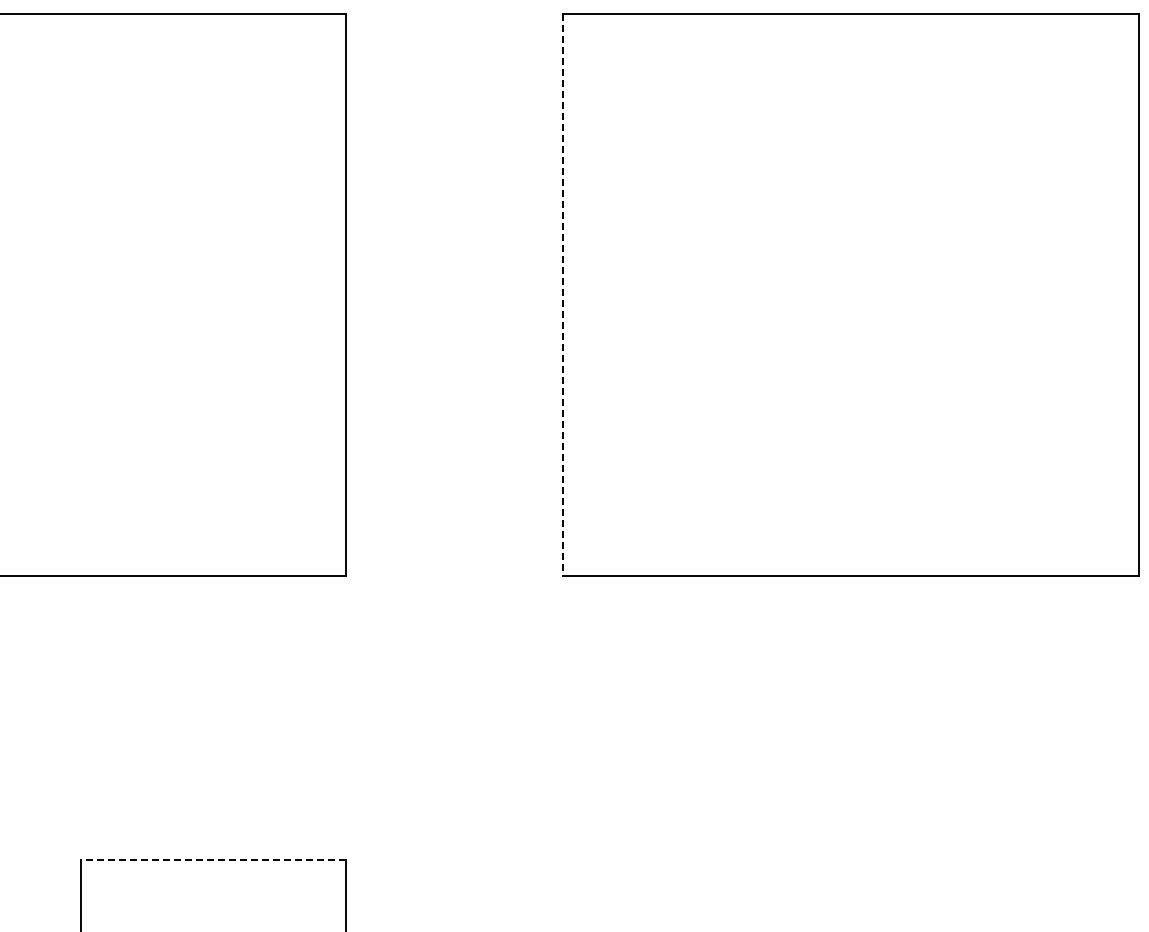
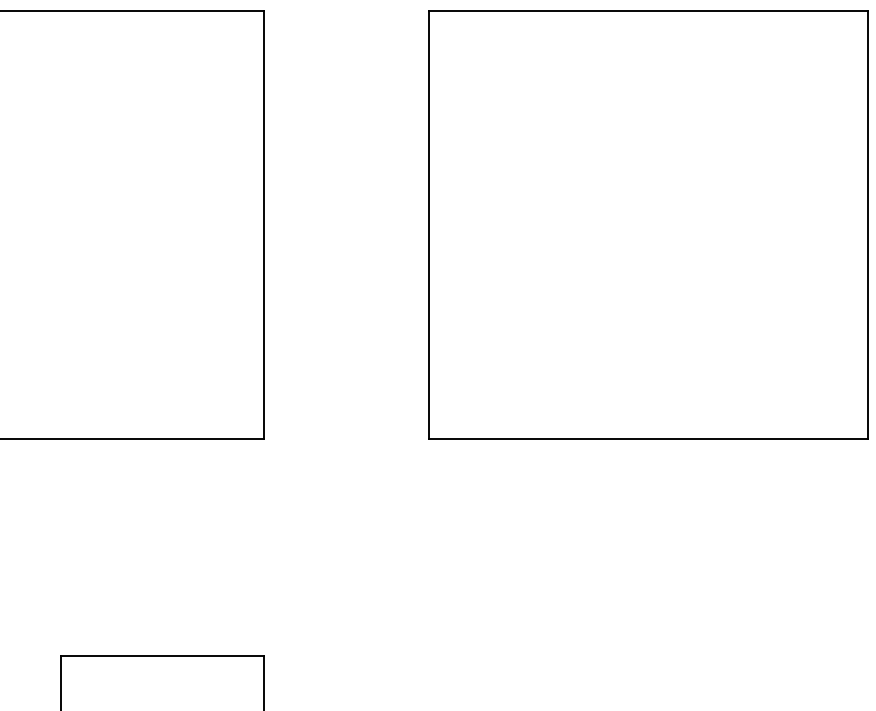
line: (562, 295) -> (428, 225), dashed -> solid
line: (213, 859) -> (162, 655), dashed -> solid

